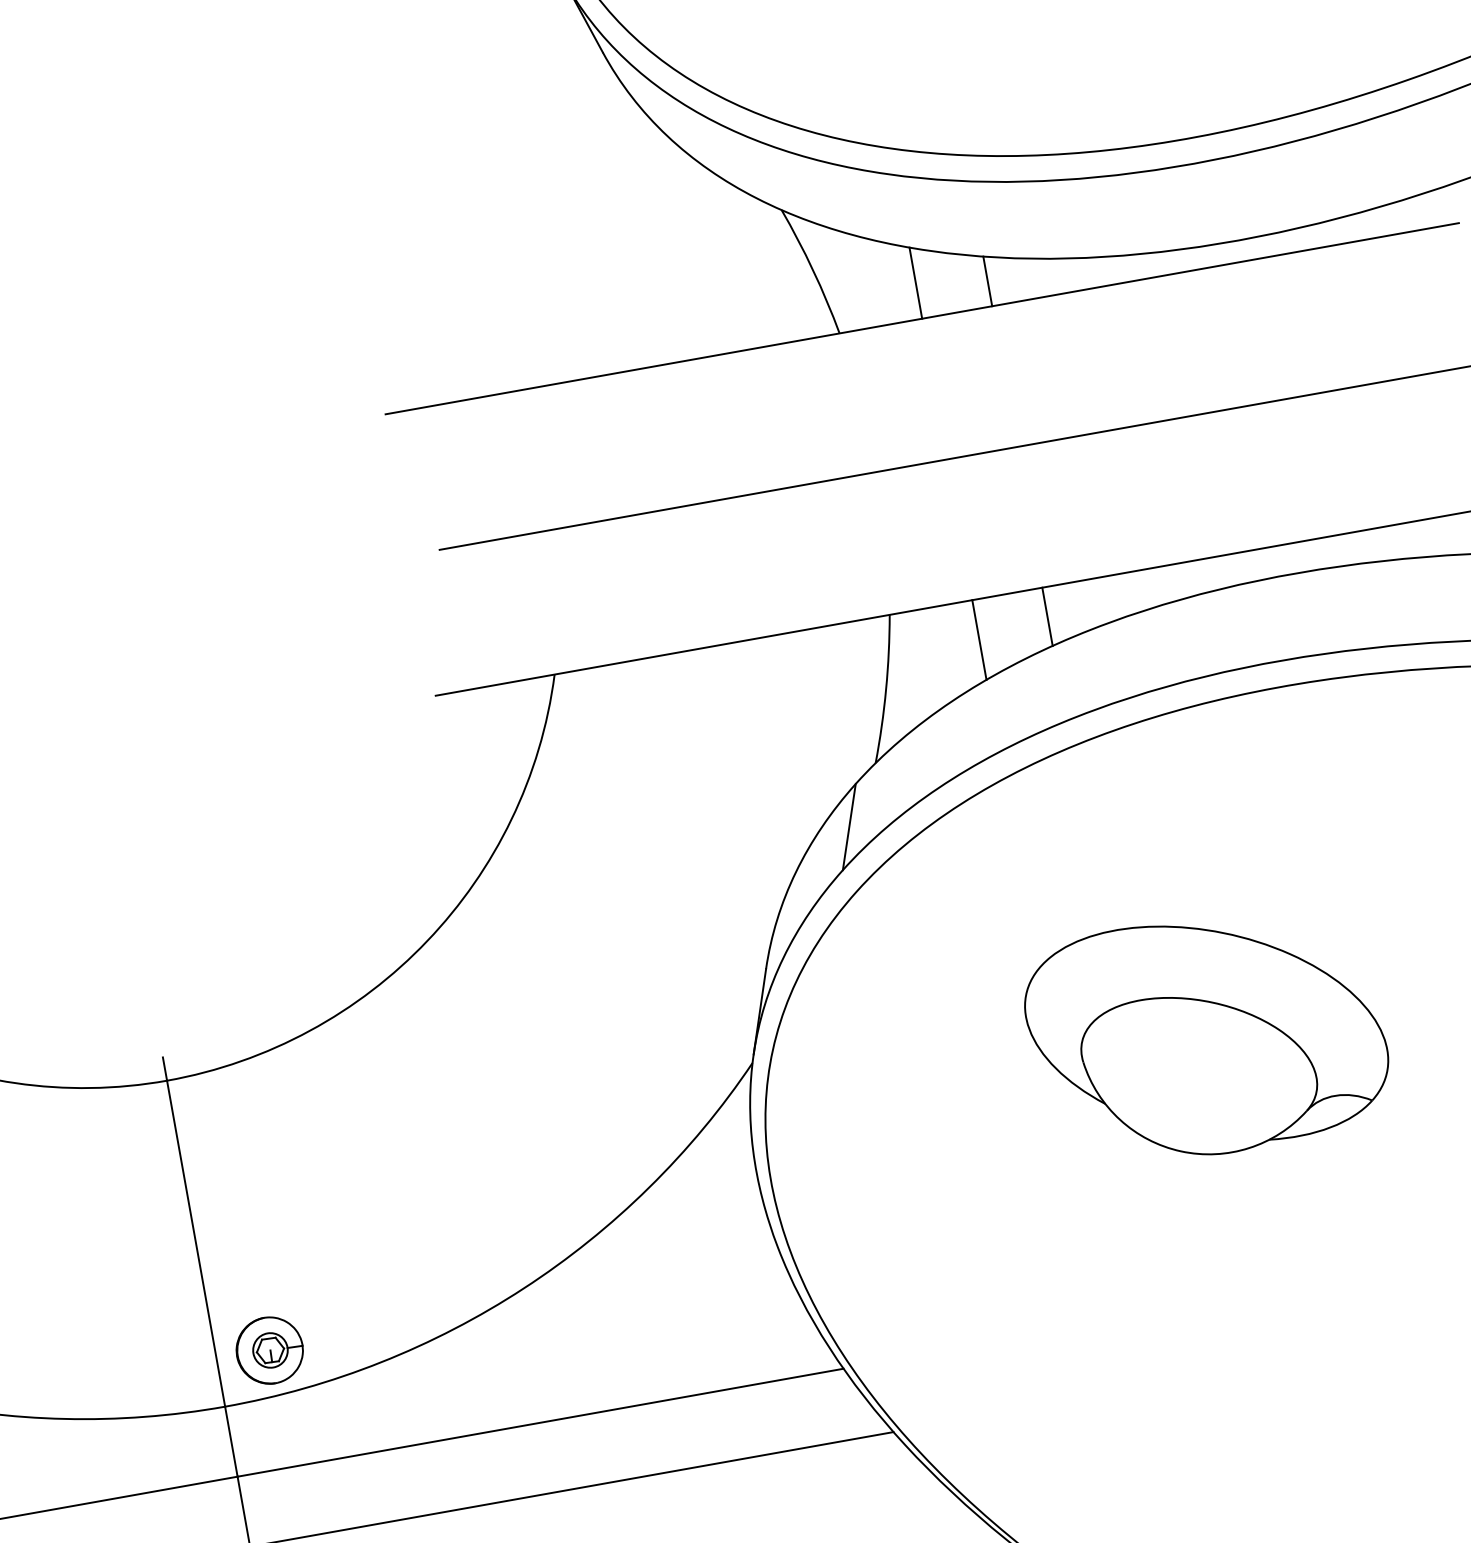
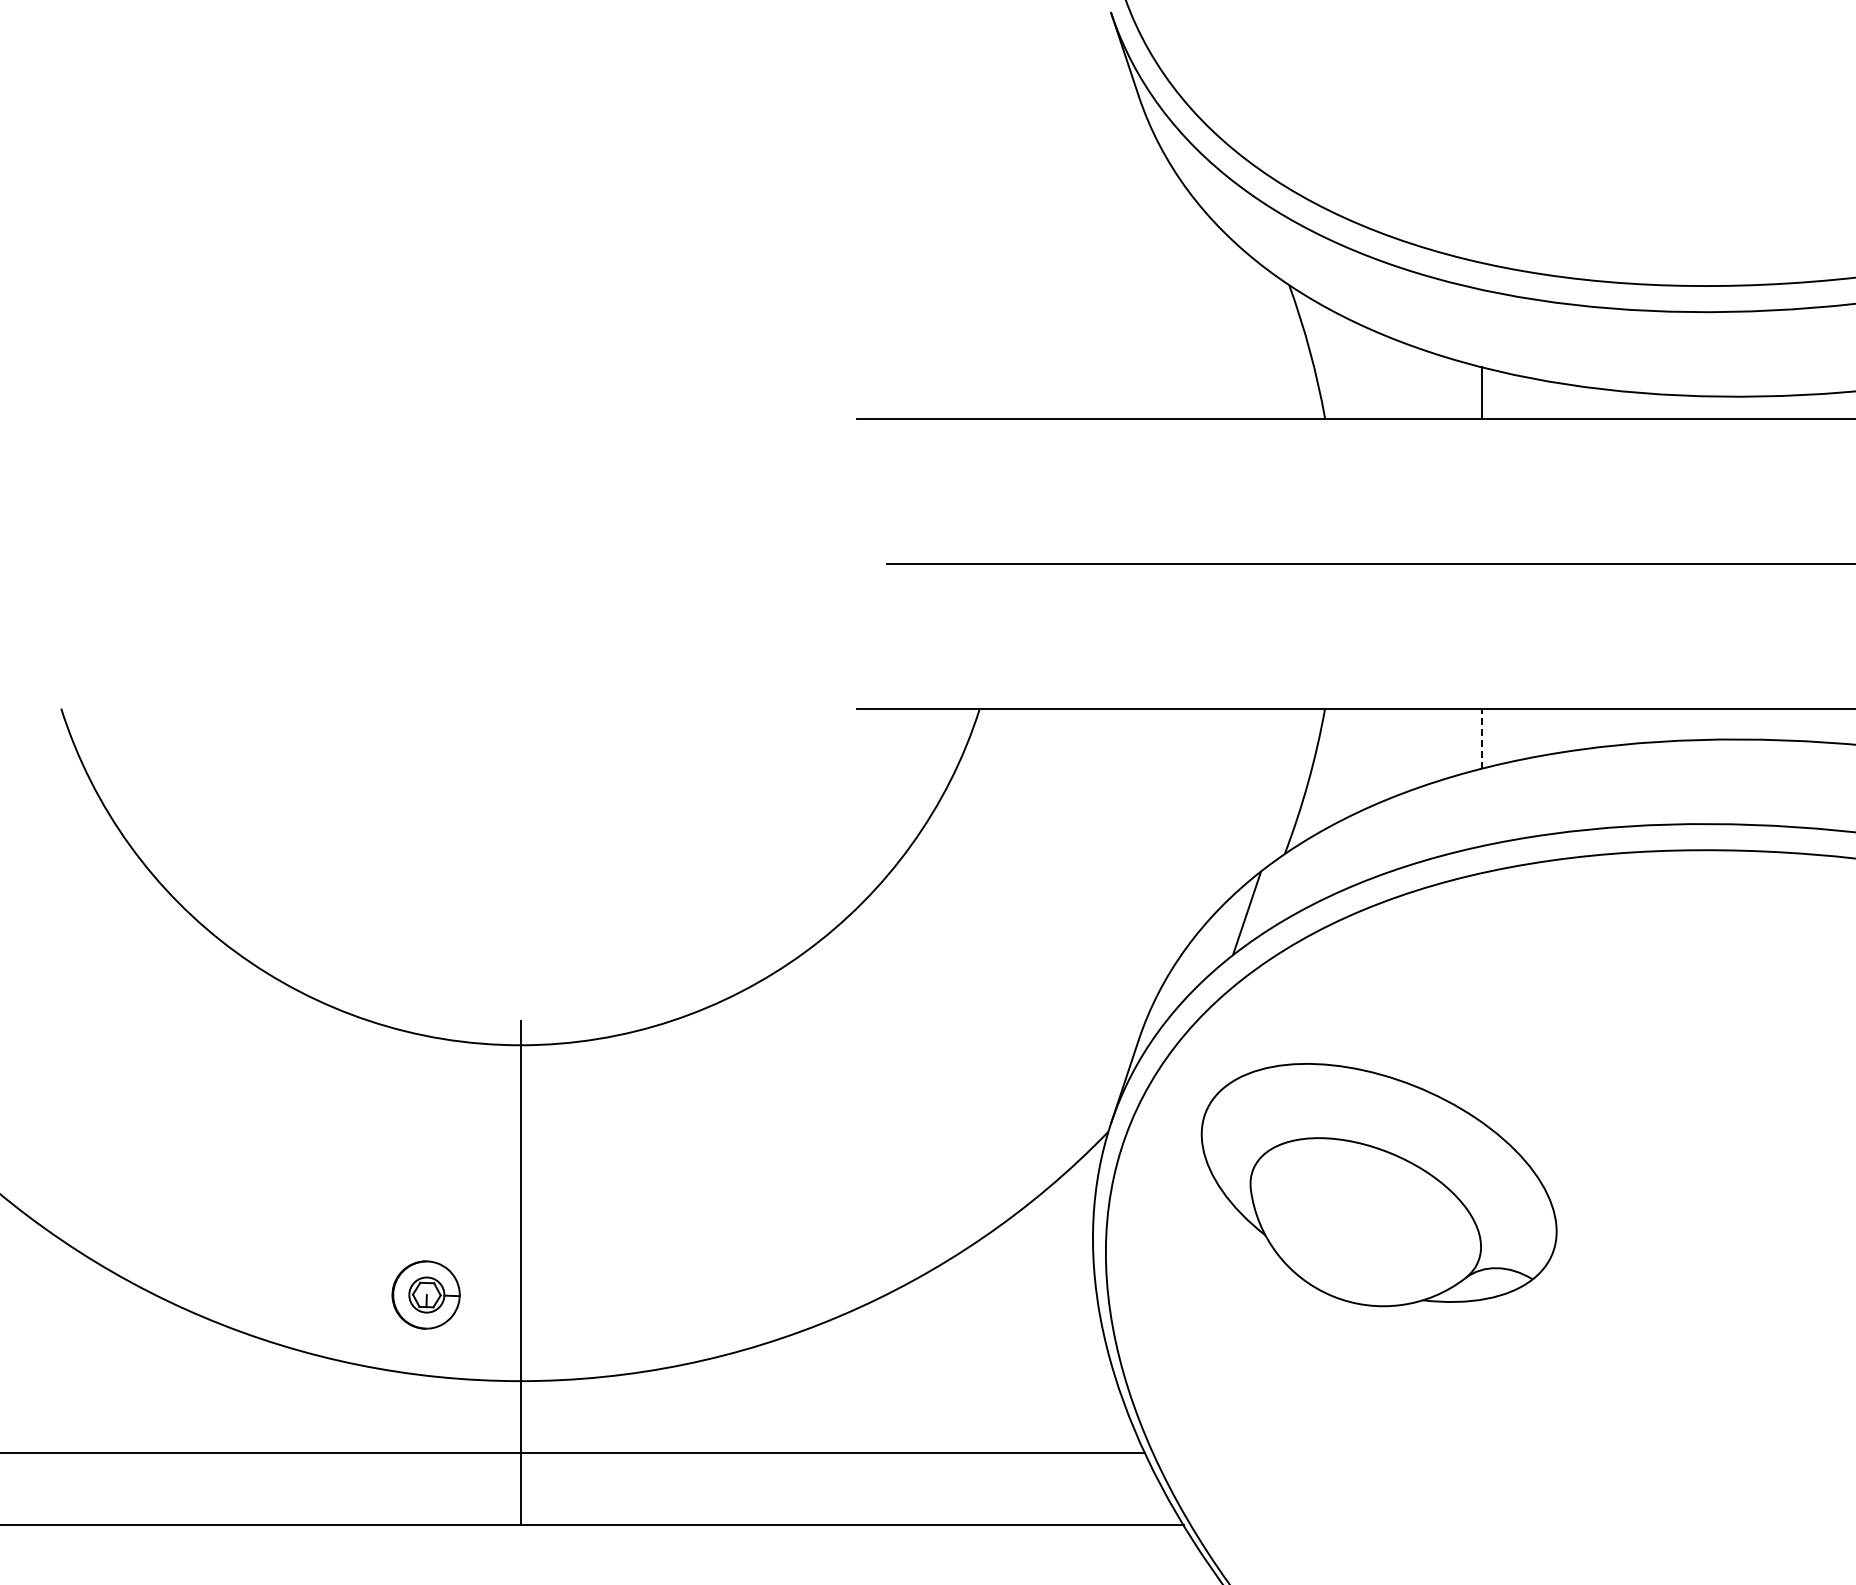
line: (916, 282) -> (1410, 381), removed
line: (1047, 616) -> (1482, 738), solid -> dashed
line: (979, 639) -> (1410, 749), removed
part: (1206, 1035) -> (1378, 1185), moved
part: (269, 1350) -> (425, 1294), moved

